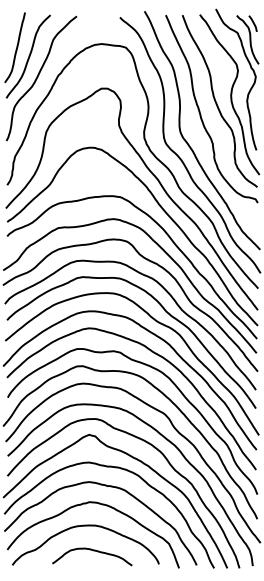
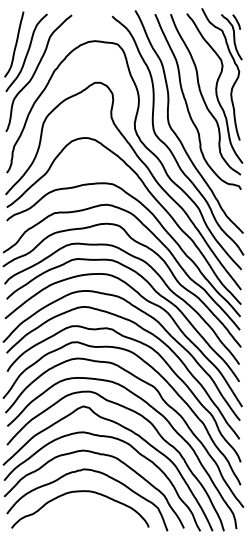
curve: (93, 551) -> (87, 515), removed

